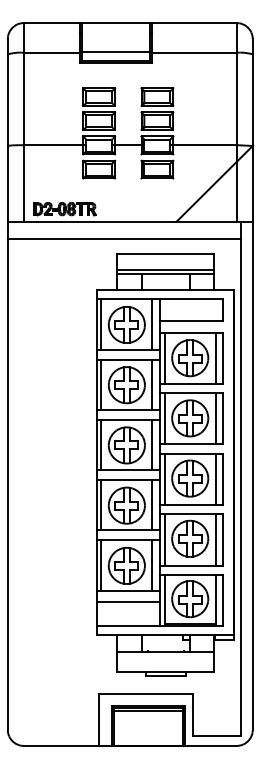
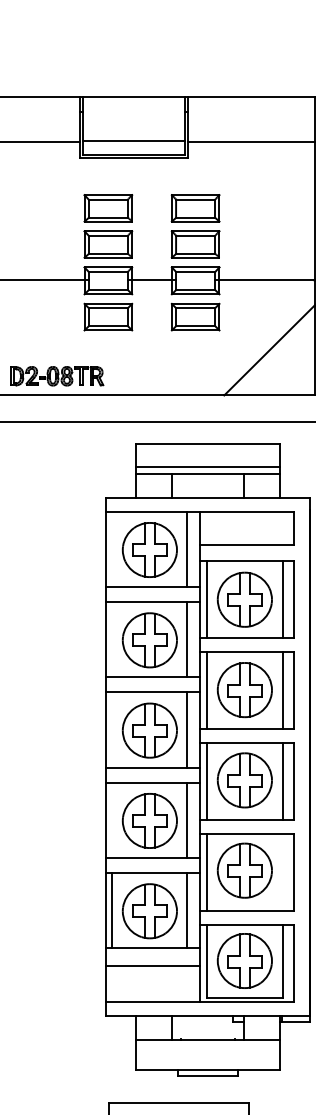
line: (101, 324) -> (111, 549), removed
line: (101, 384) -> (111, 639), removed
line: (101, 444) -> (111, 729), removed
line: (101, 505) -> (111, 820), removed
line: (215, 539) -> (282, 871), removed

